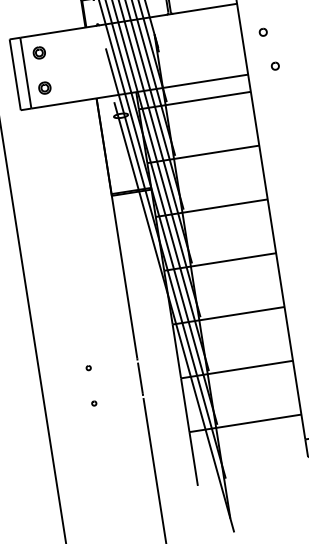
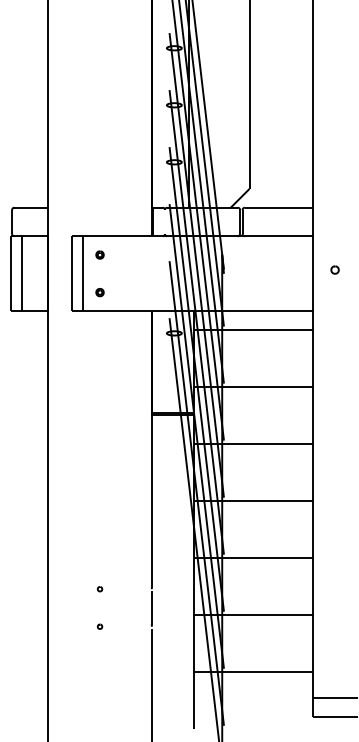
part: (38, 52) -> (99, 254), size x0.62
part: (274, 65) -> (341, 306), removed
part: (44, 88) -> (99, 292), size x0.62

